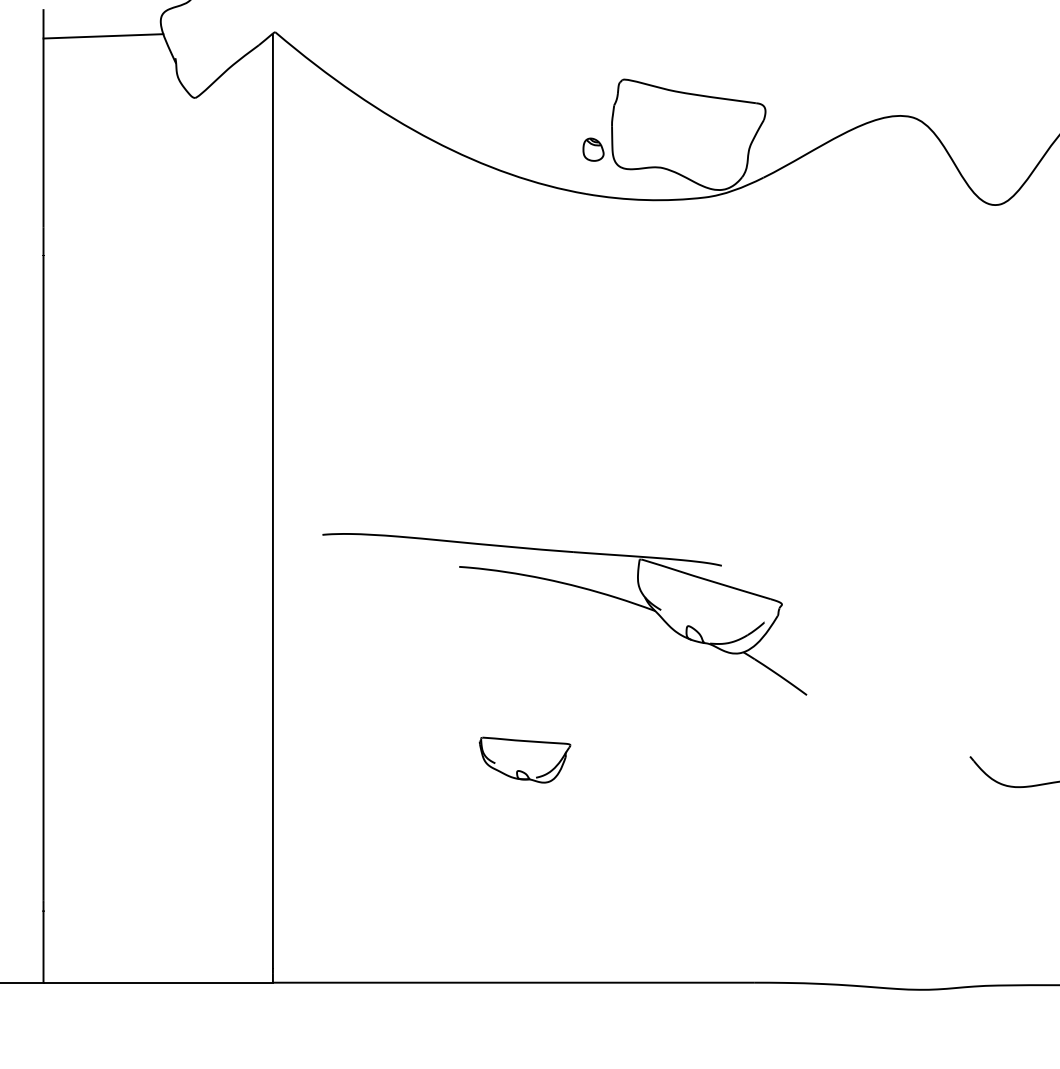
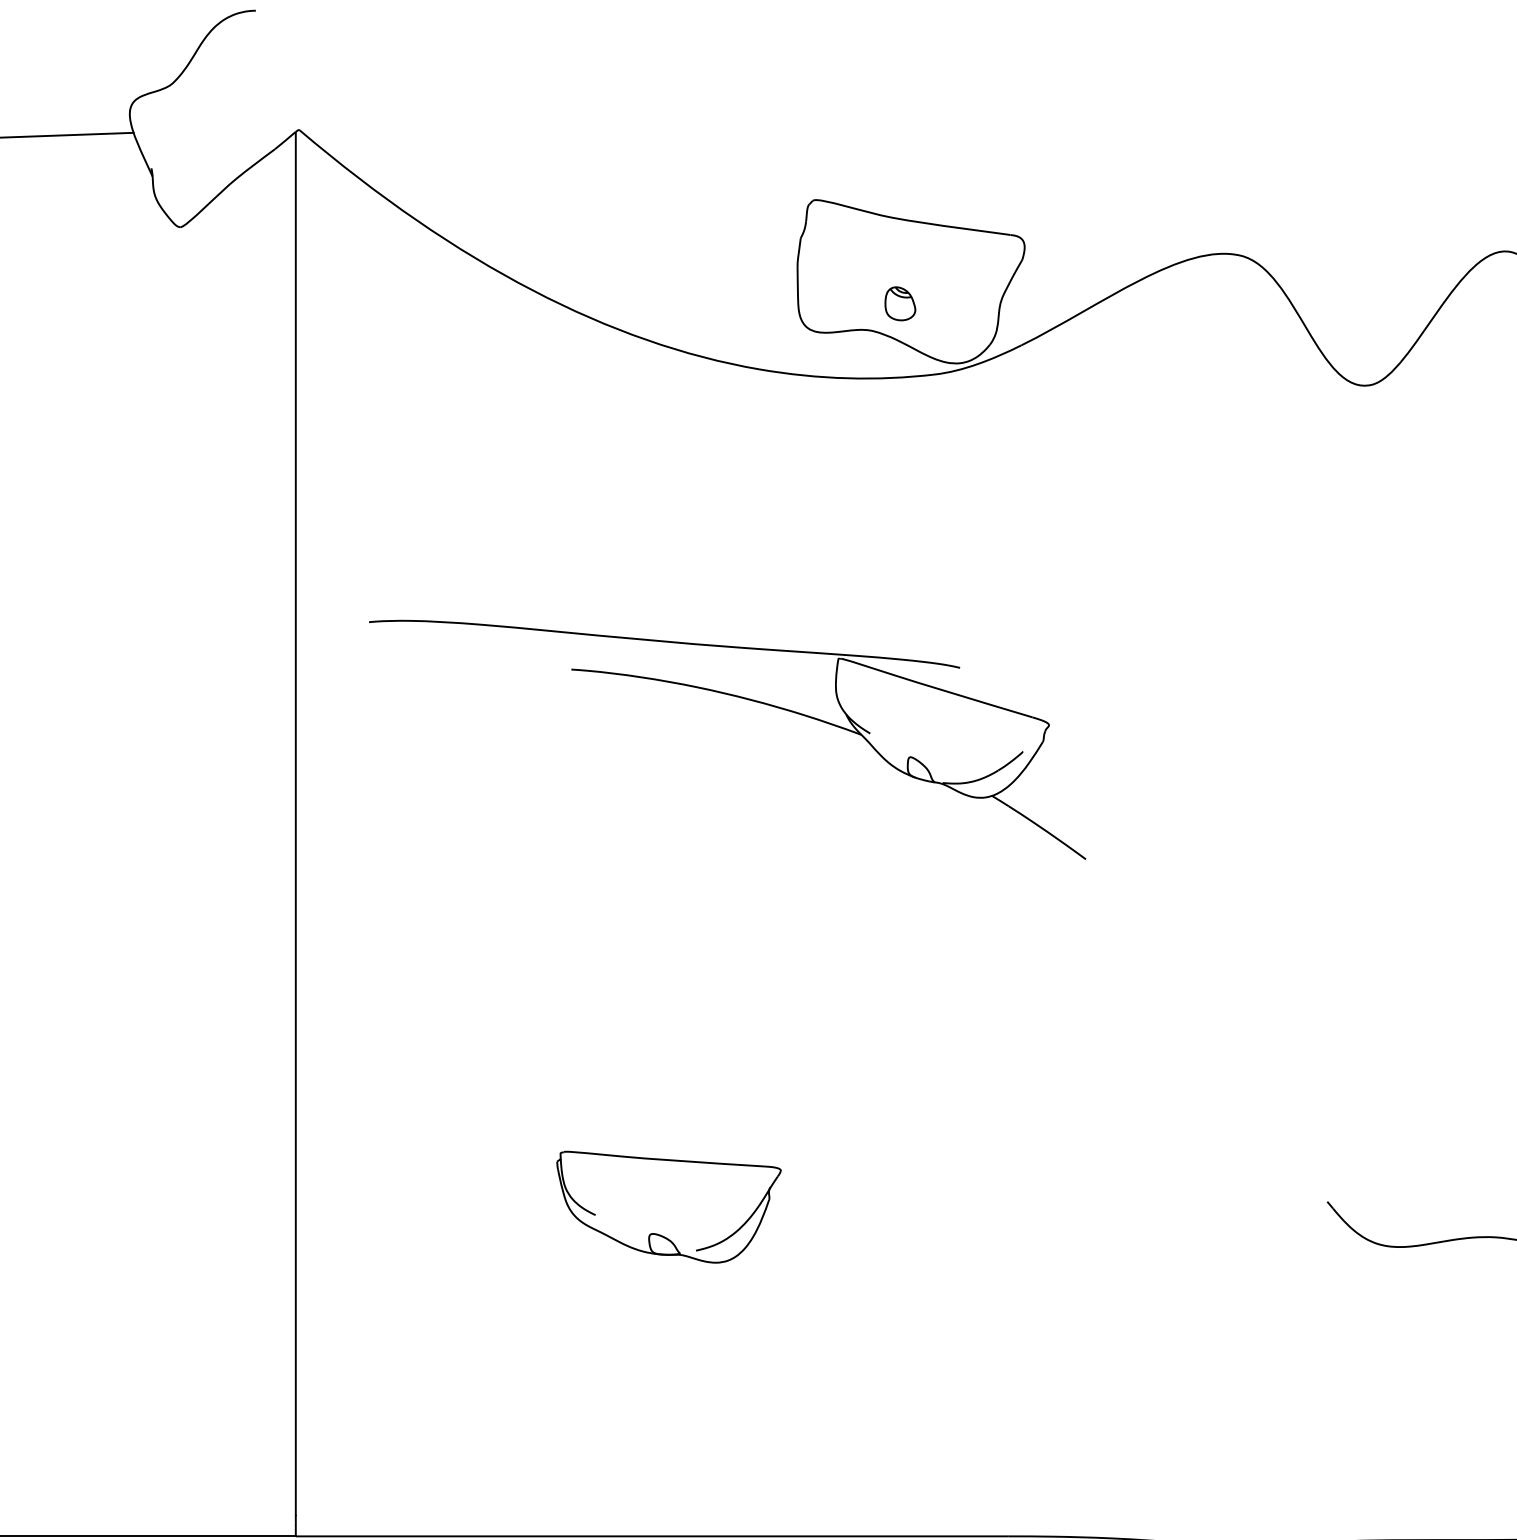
part: (593, 149) -> (900, 303), moved
part: (572, 586) -> (739, 698), moved
part: (524, 759) -> (668, 1206), size x1.67

